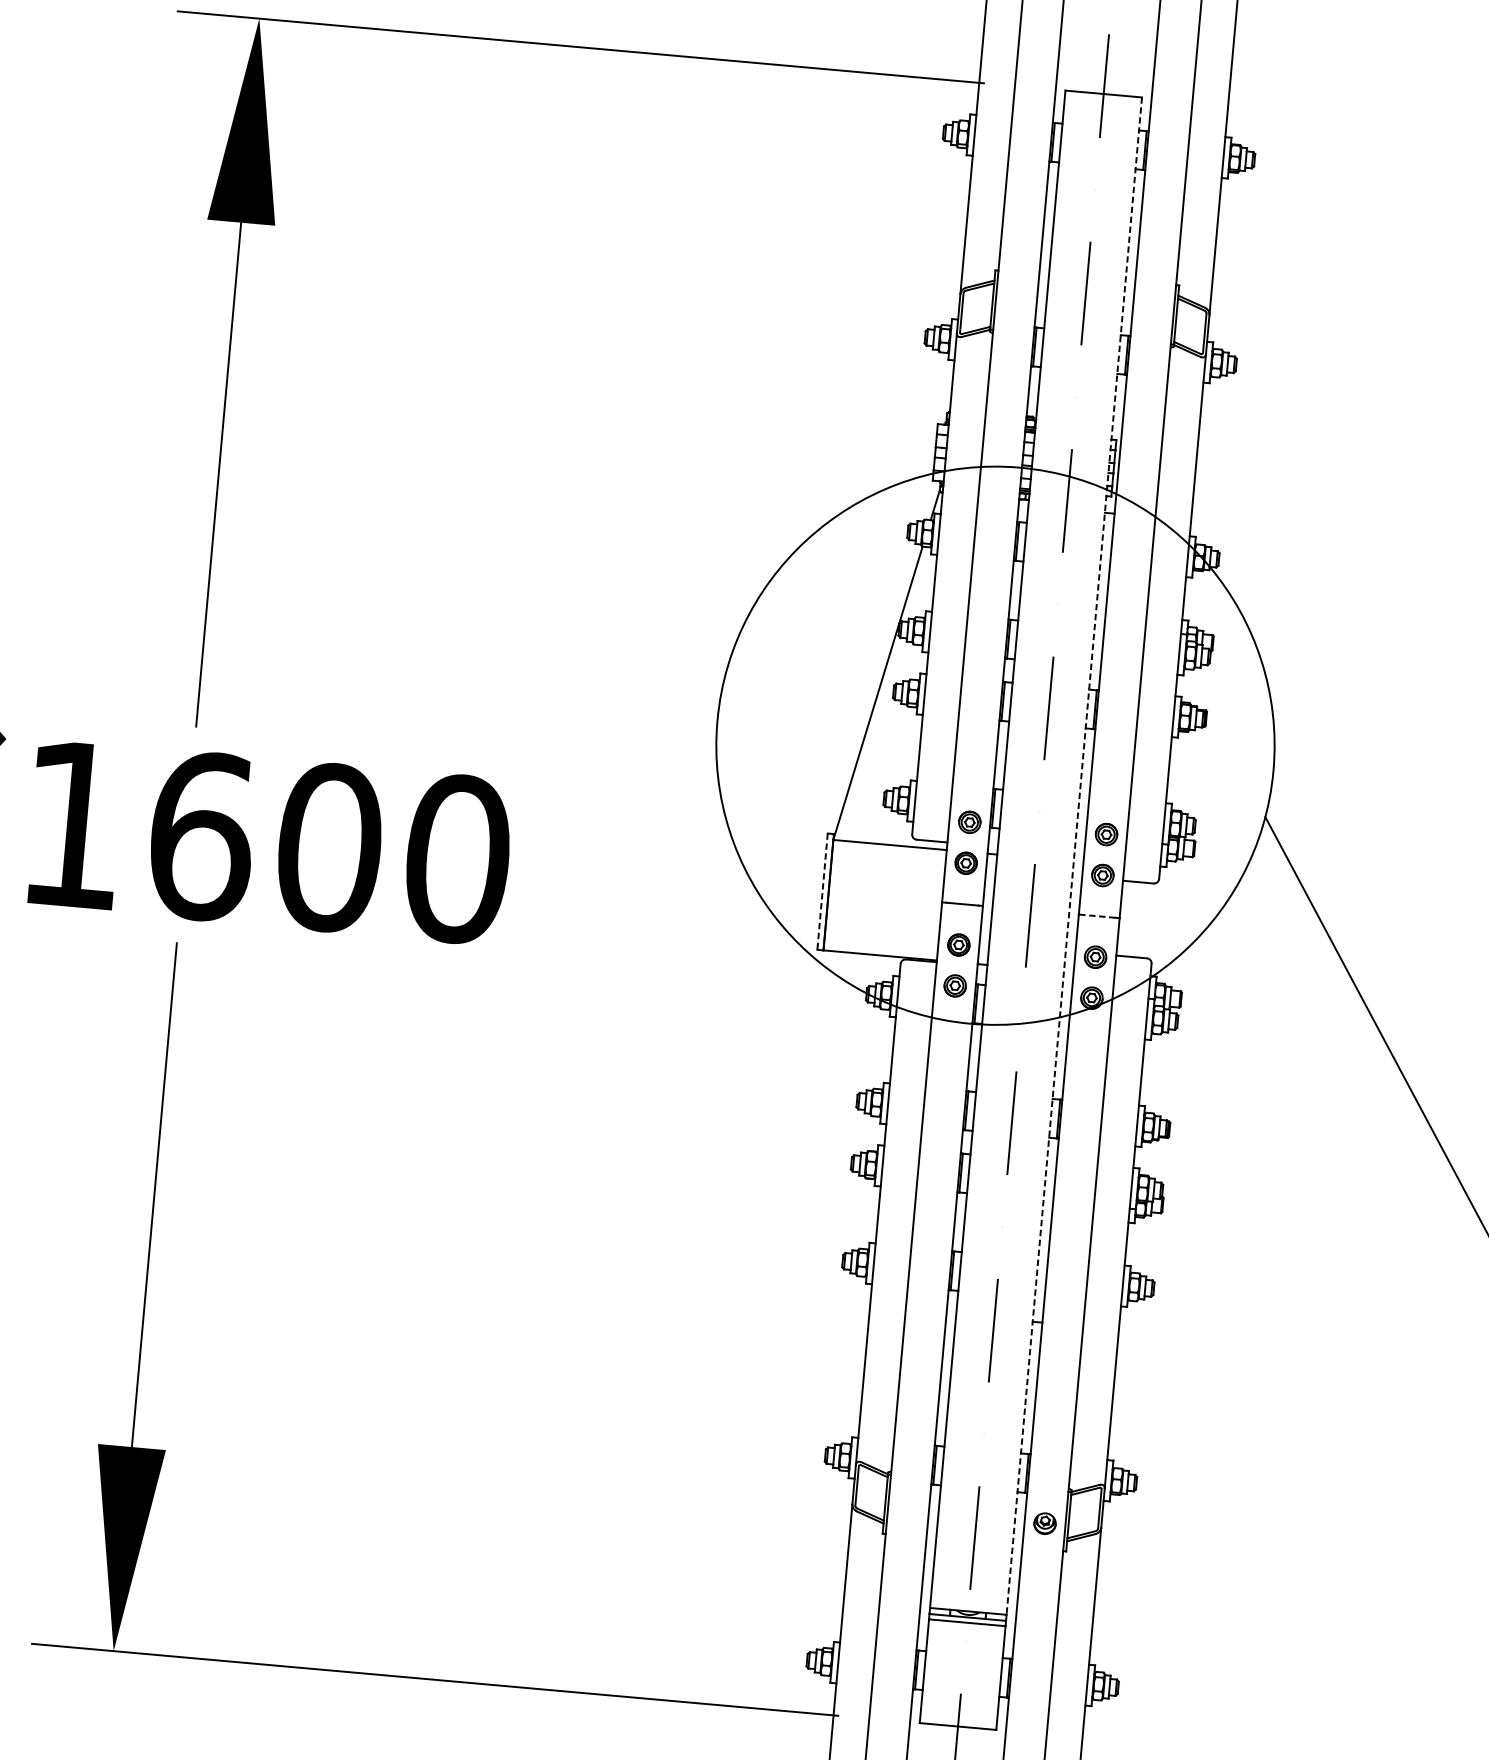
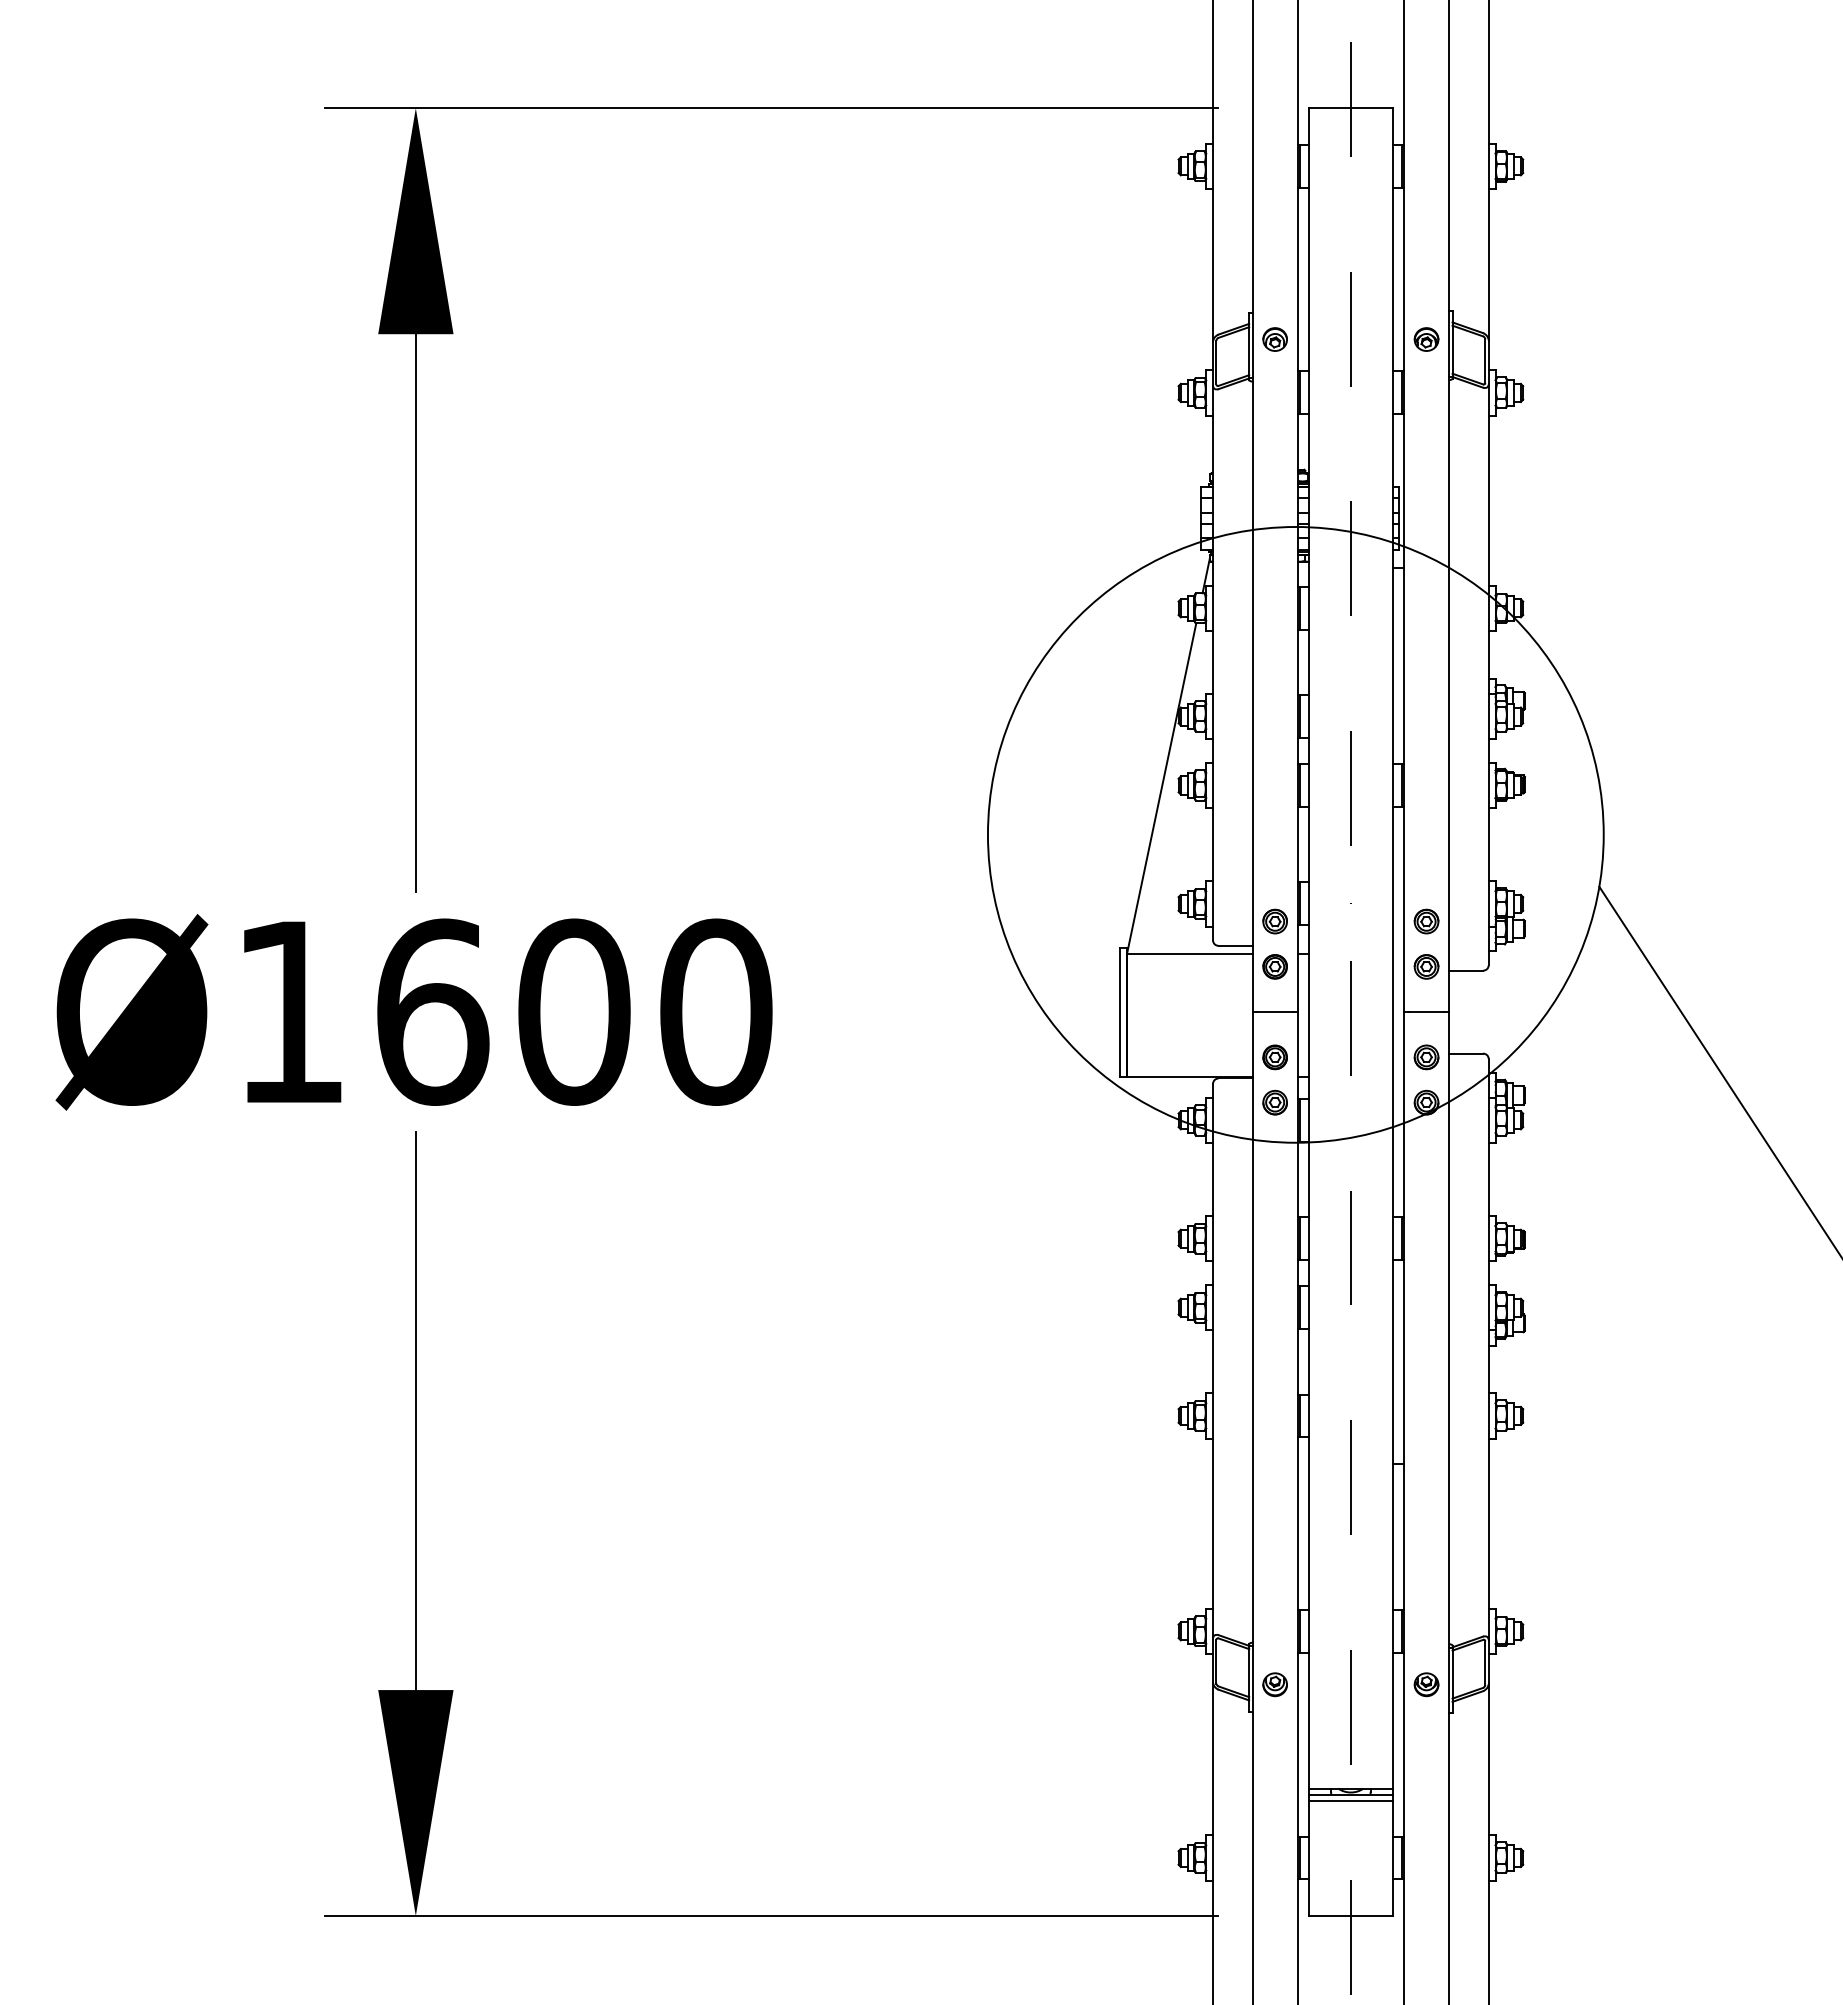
part: (1016, 296) -> (1274, 339), added
part: (1153, 308) -> (1426, 339), added
line: (1074, 856) -> (1393, 948), dashed -> solid
line: (822, 892) -> (1120, 1012), dashed -> solid
line: (1099, 916) -> (1426, 1012), dashed -> solid
part: (907, 1511) -> (1274, 1684), added

